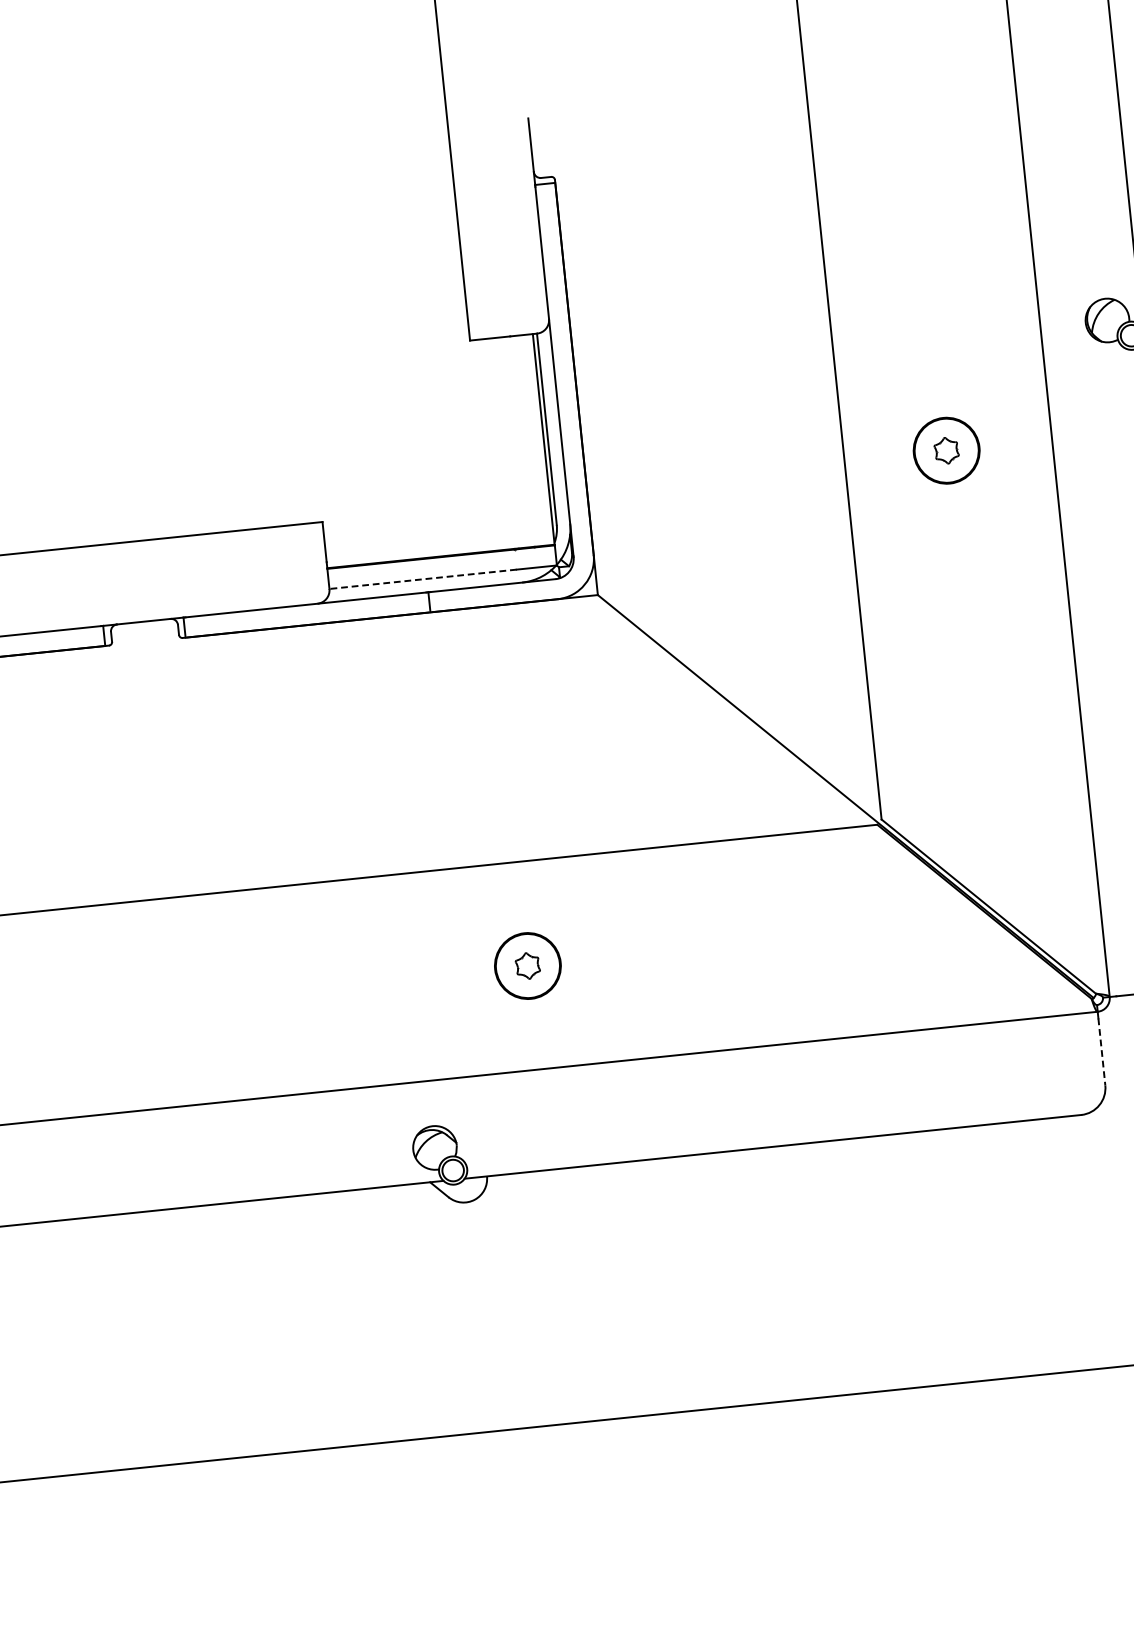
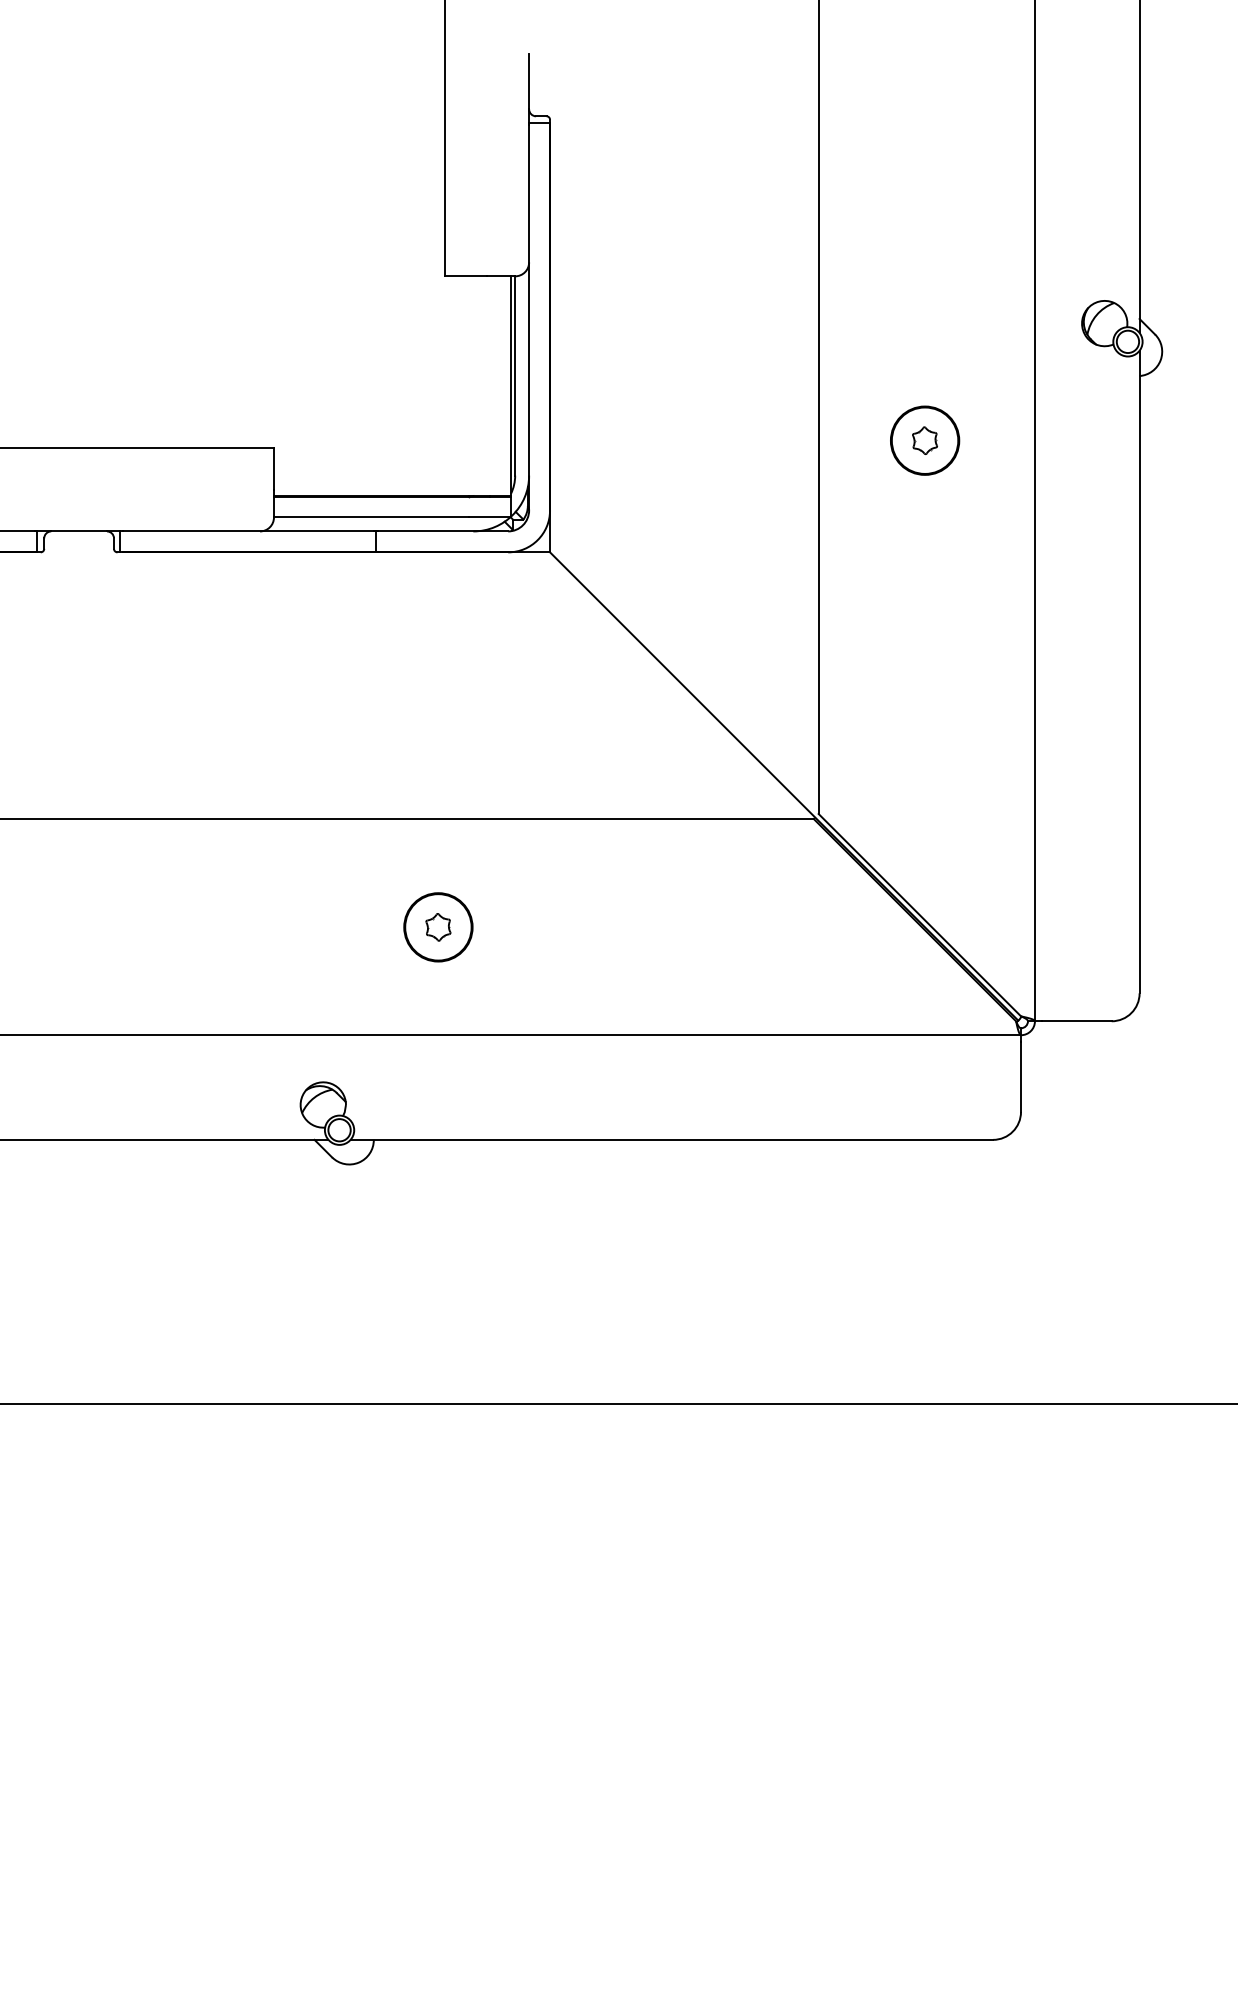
line: (423, 579) -> (371, 517), dashed -> solid
line: (1102, 1052) -> (1021, 1077), dashed -> solid

